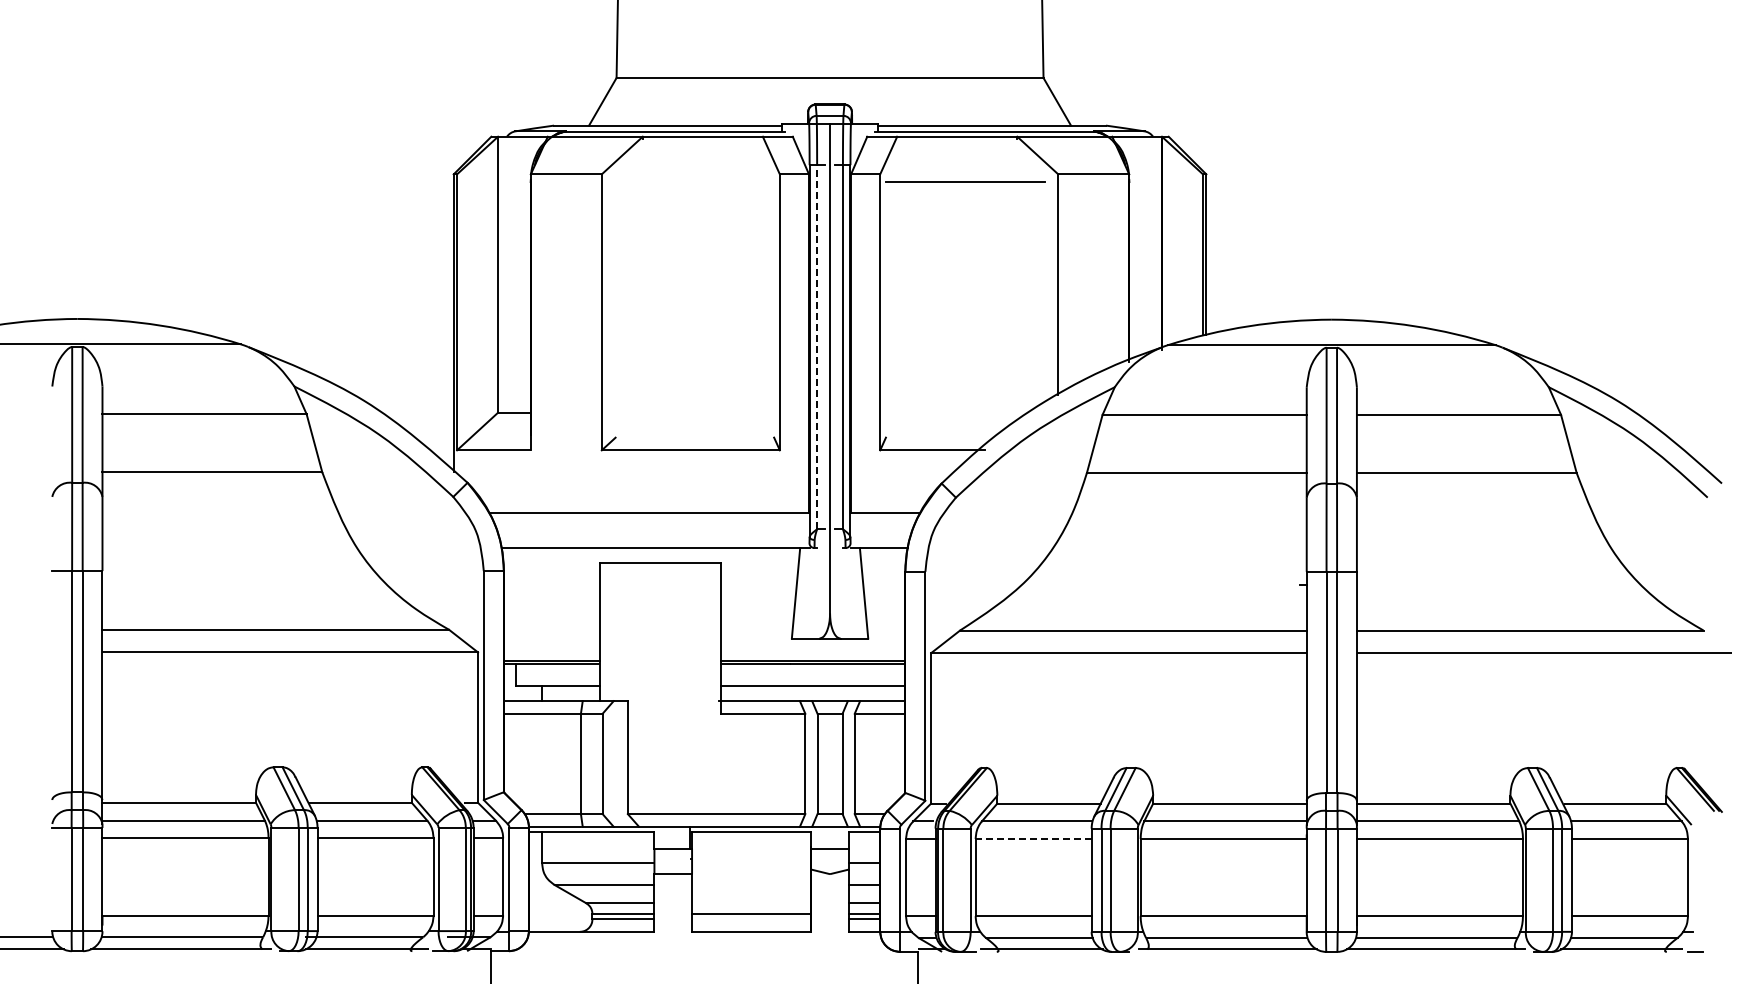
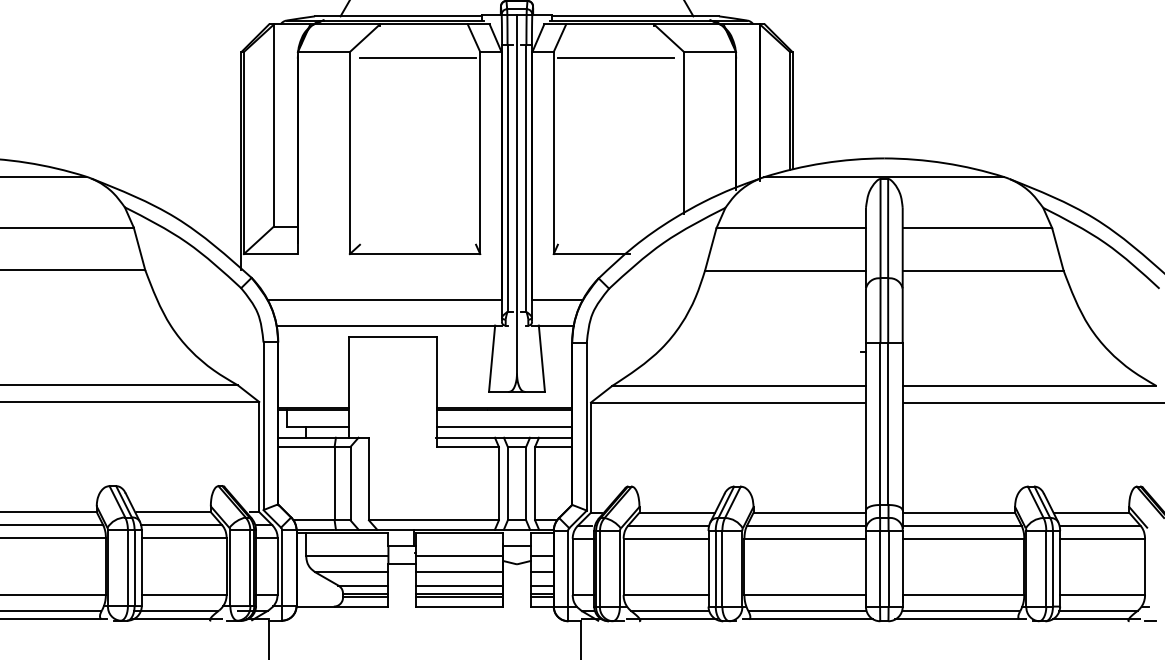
line: (694, 182) -> (417, 57), added
line: (817, 346) -> (507, 178), dashed -> solid
line: (1033, 839) -> (665, 538), dashed -> solid
line: (751, 863) -> (459, 556), added
line: (751, 885) -> (459, 572), added
line: (751, 903) -> (459, 585), added
line: (751, 919) -> (459, 597), added

